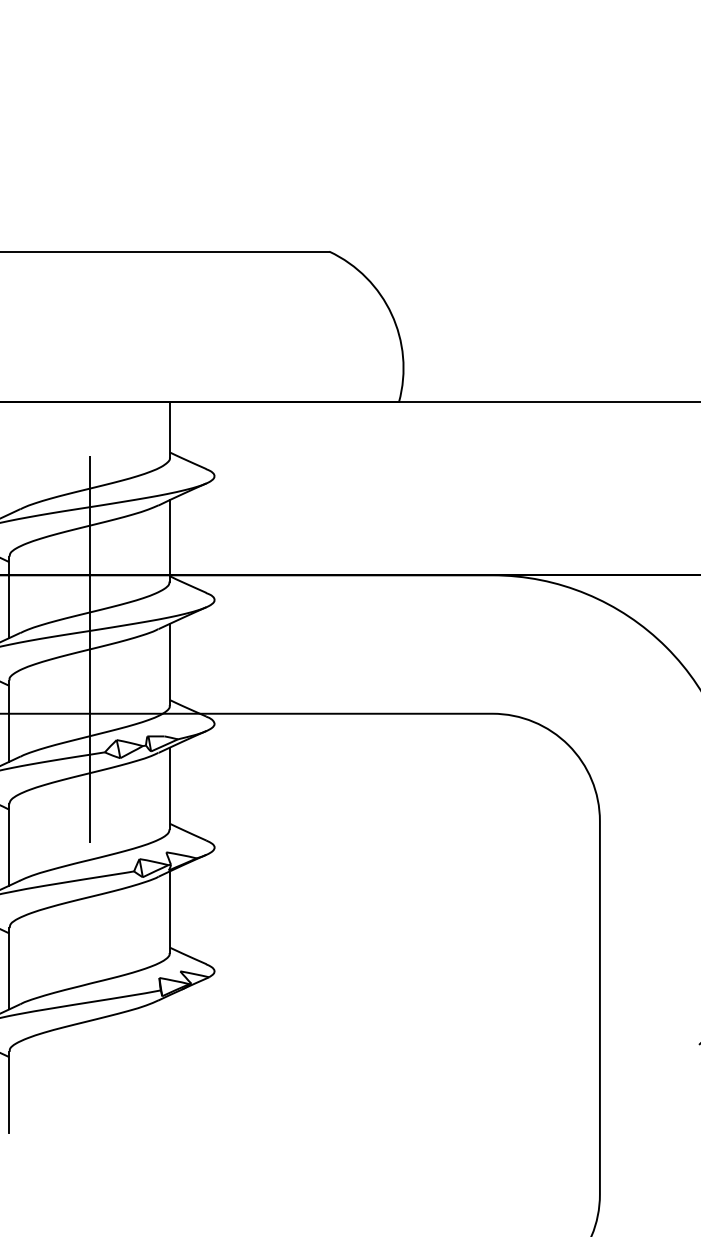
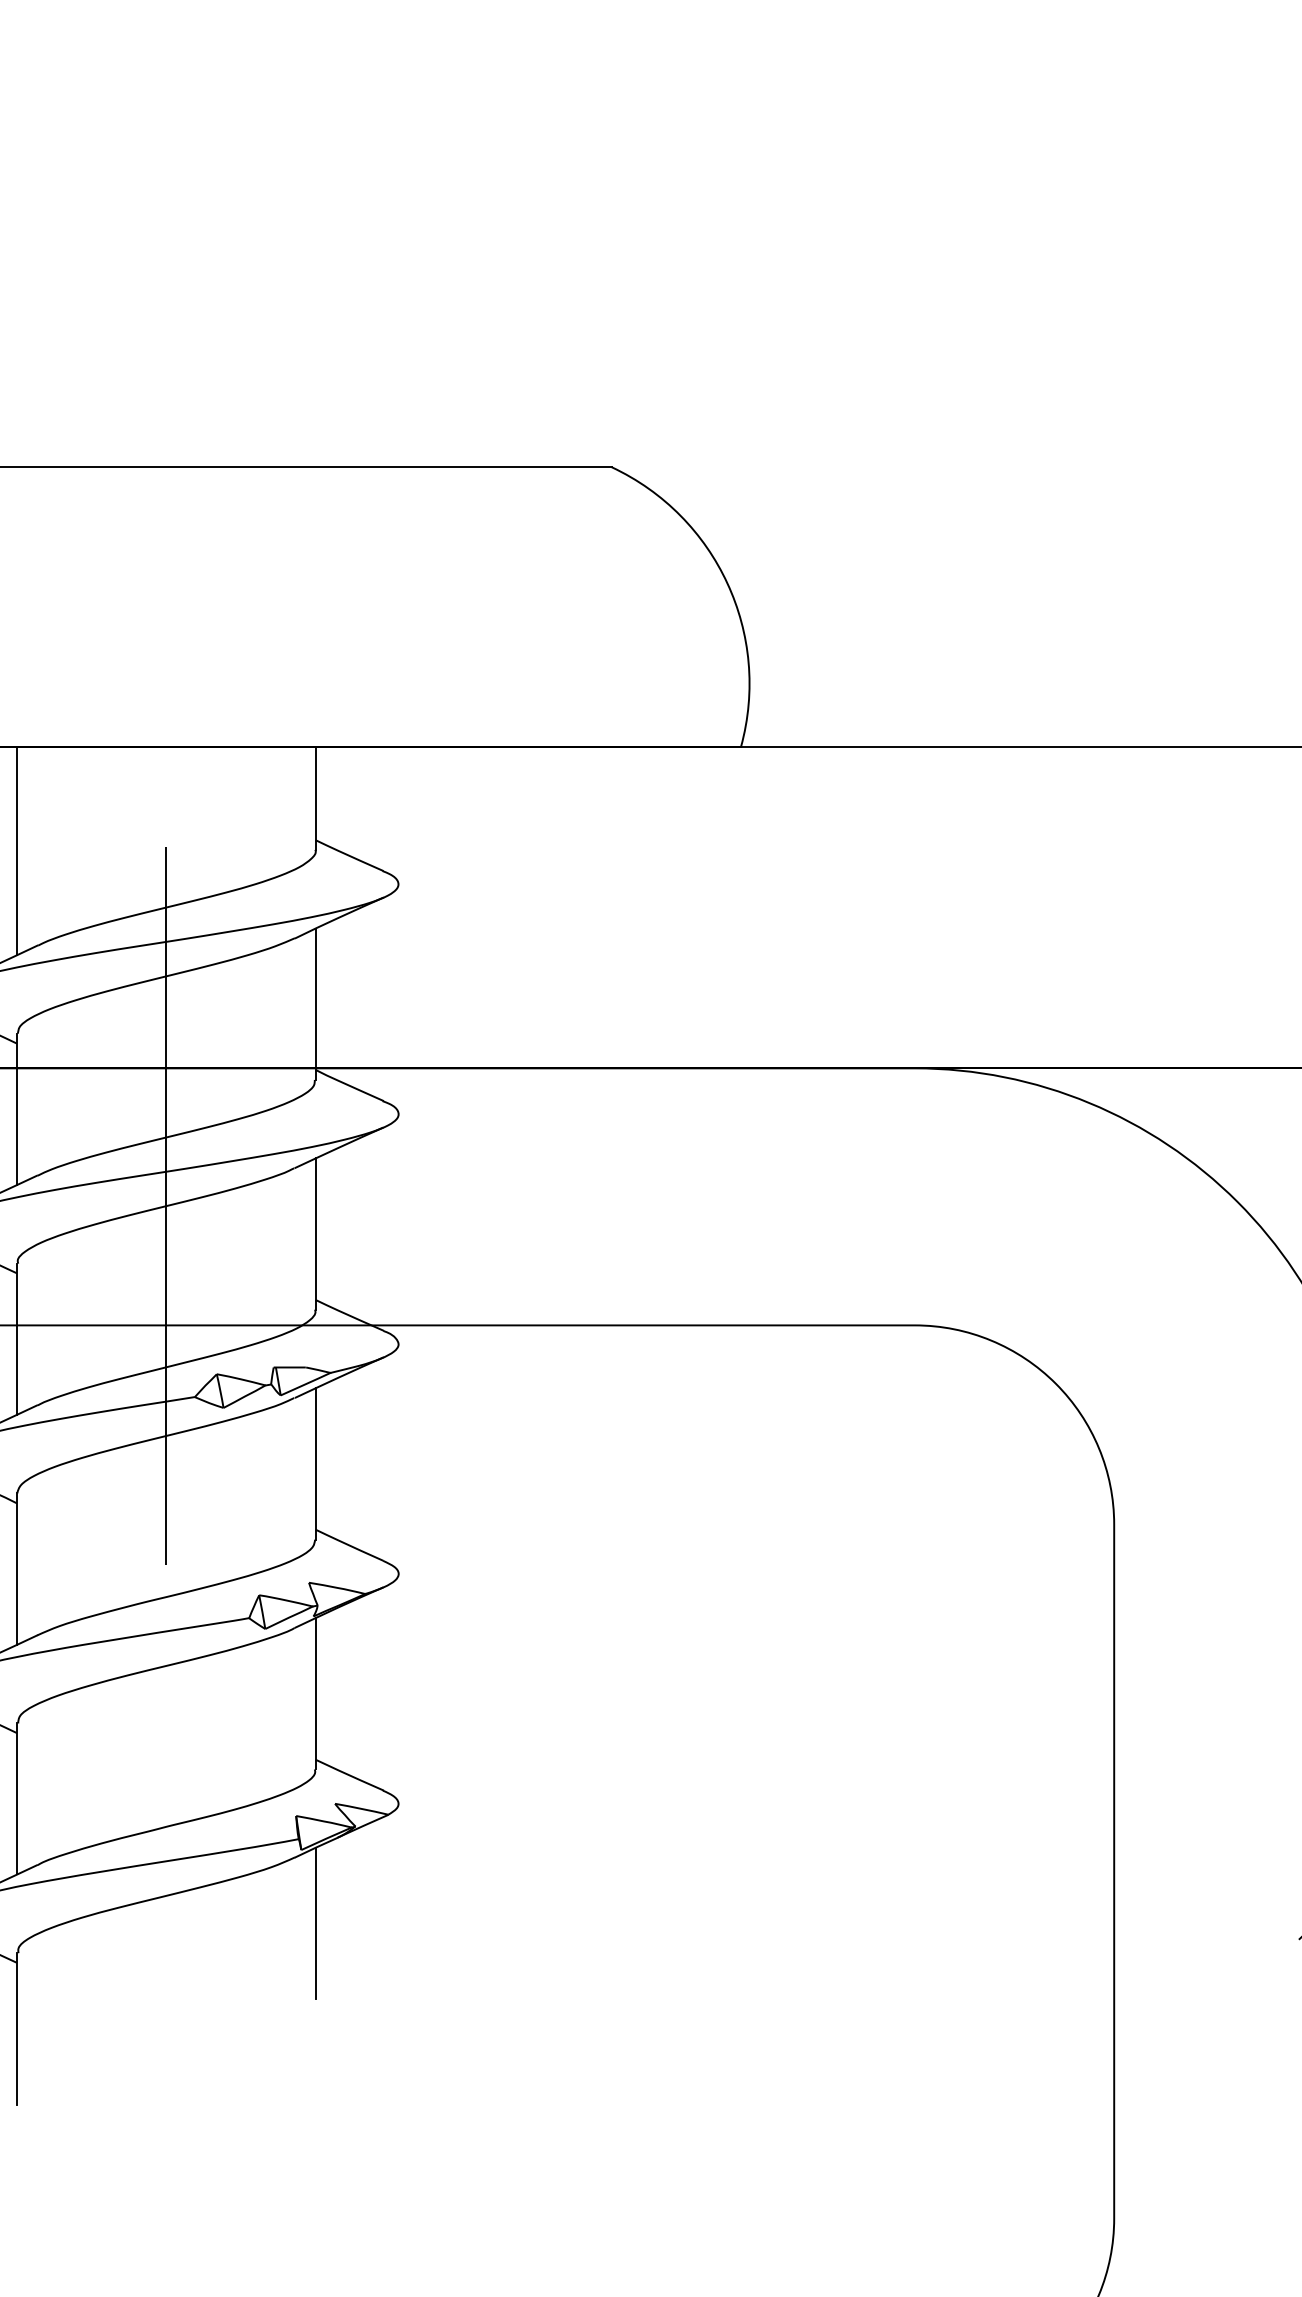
line: (9, 458) -> (17, 851), added
line: (169, 1035) -> (314, 1922), added

